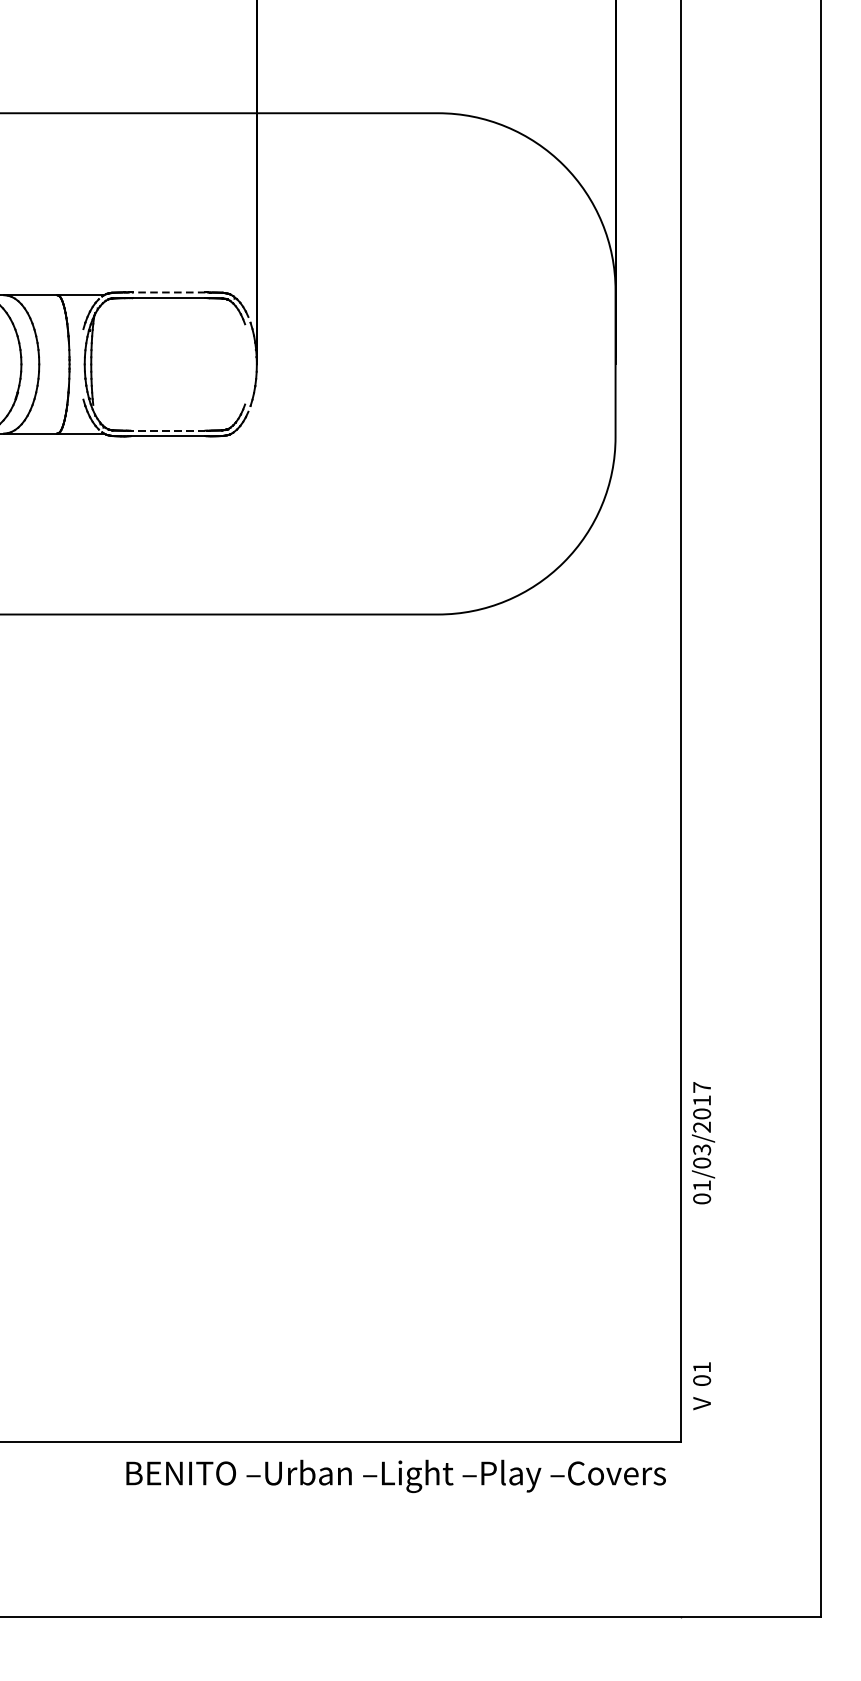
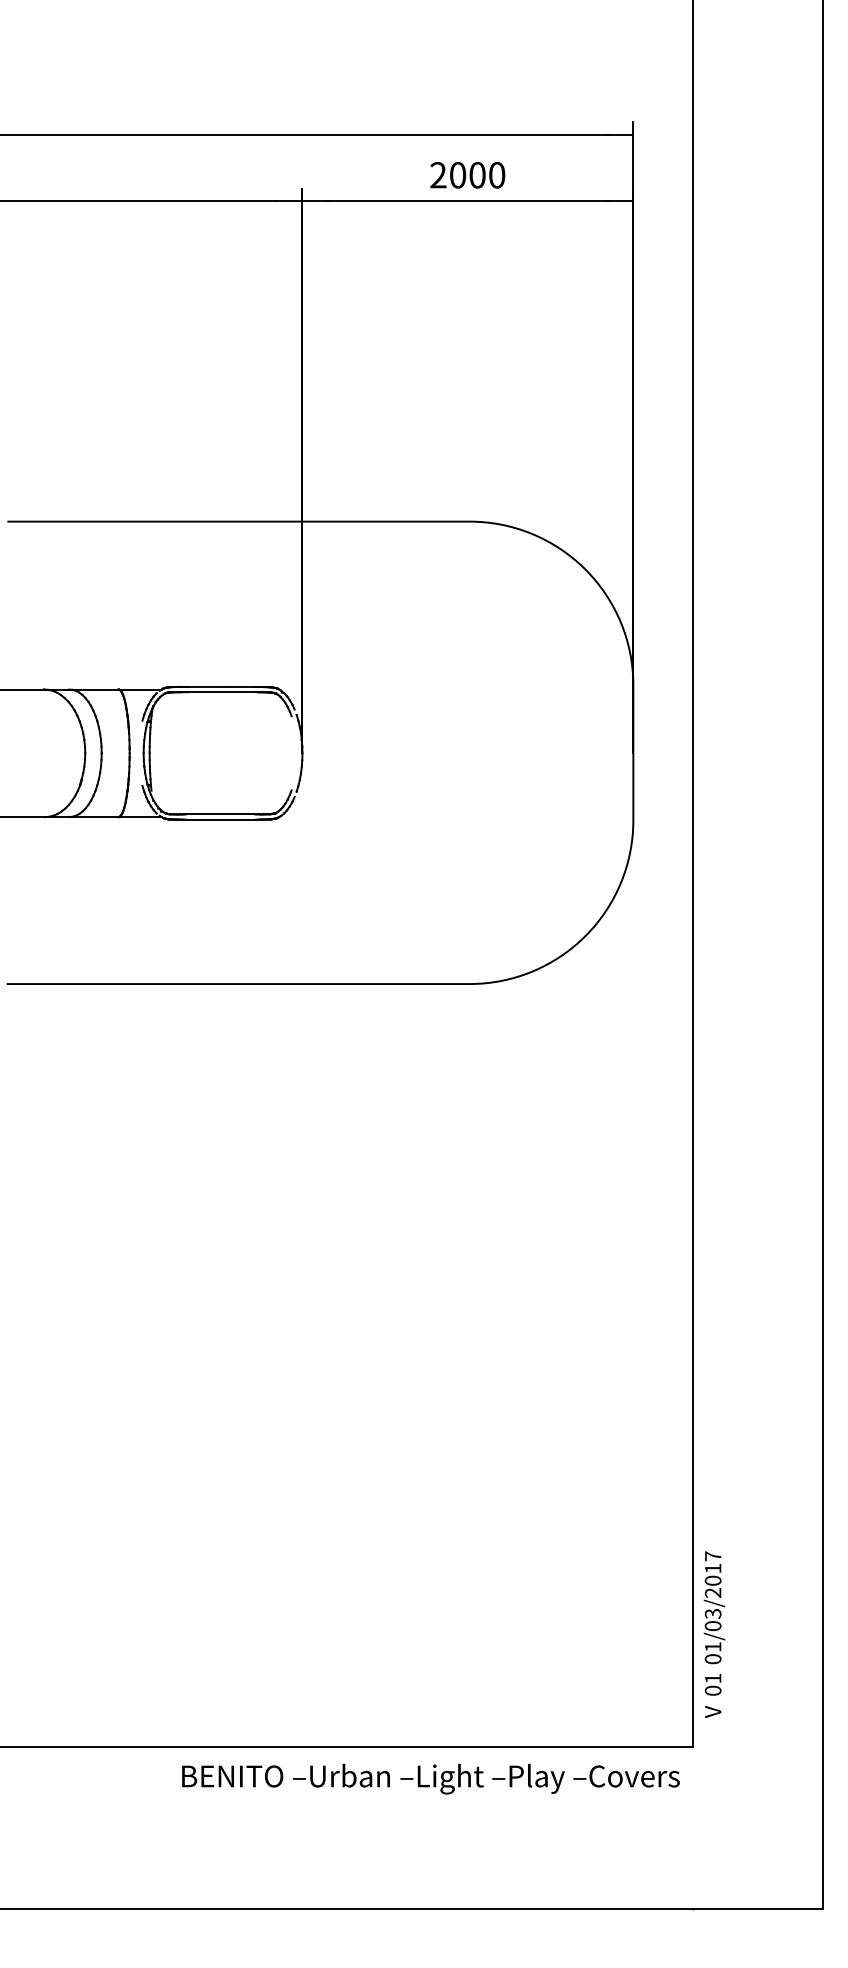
line: (169, 291) -> (221, 686), dashed -> solid
line: (168, 430) -> (220, 814), dashed -> solid
text: (703, 1142) -> (714, 1607), moved

